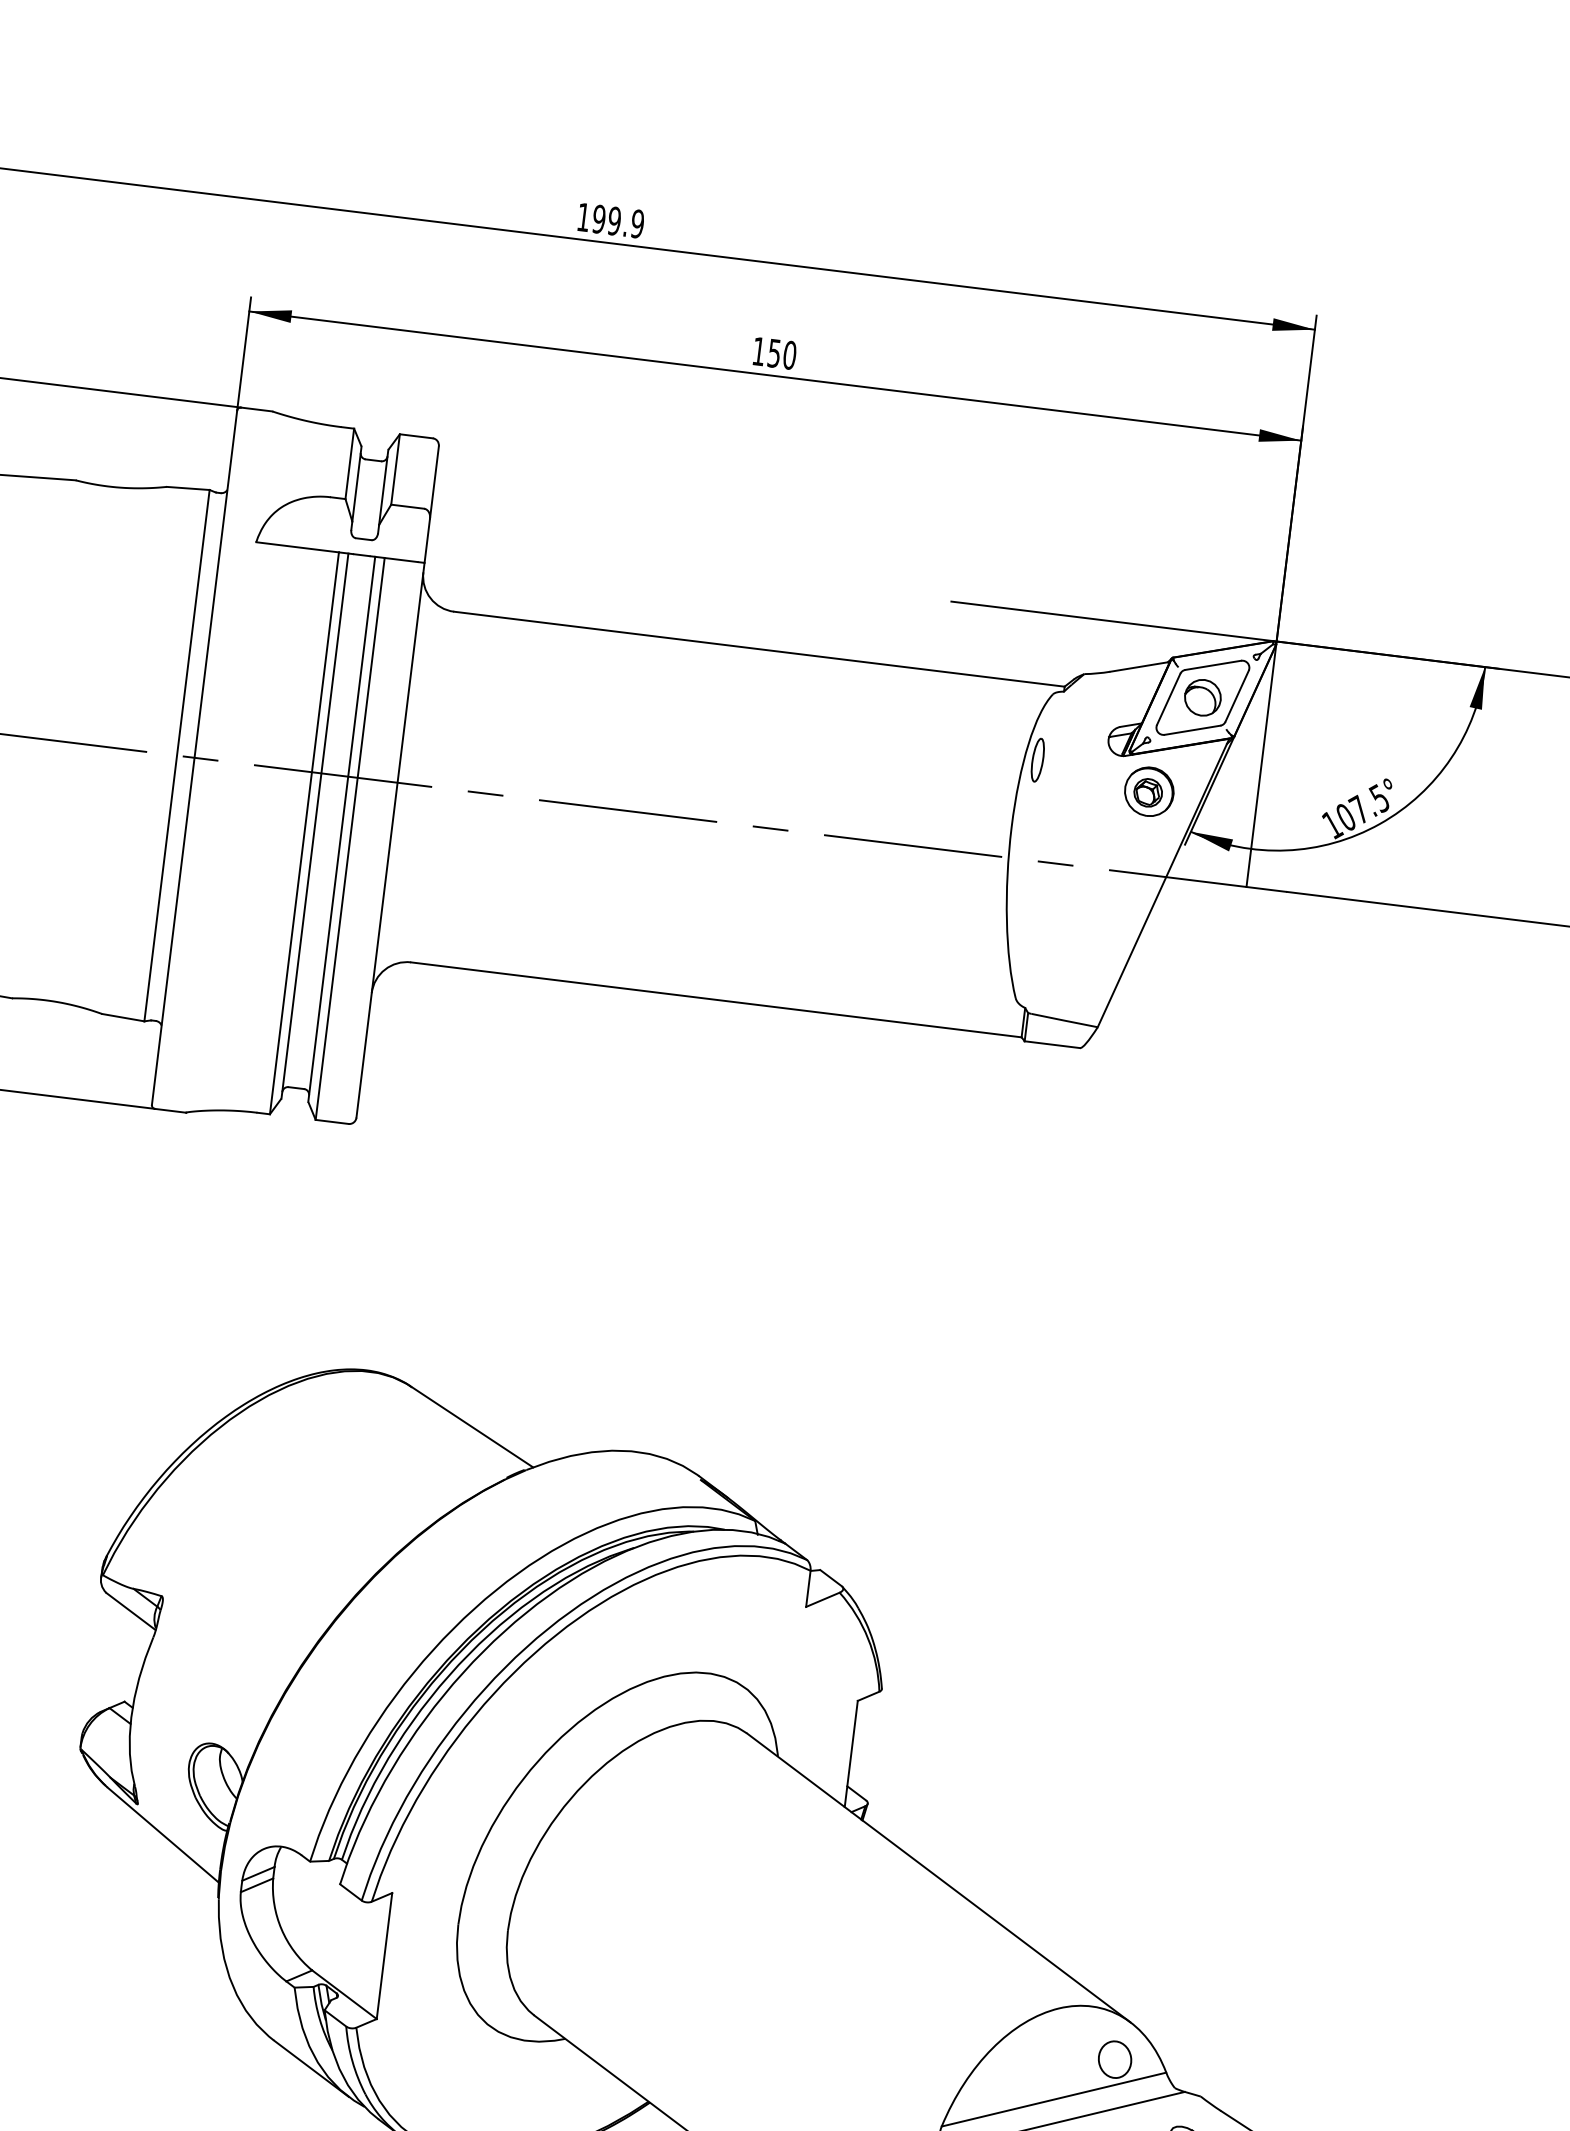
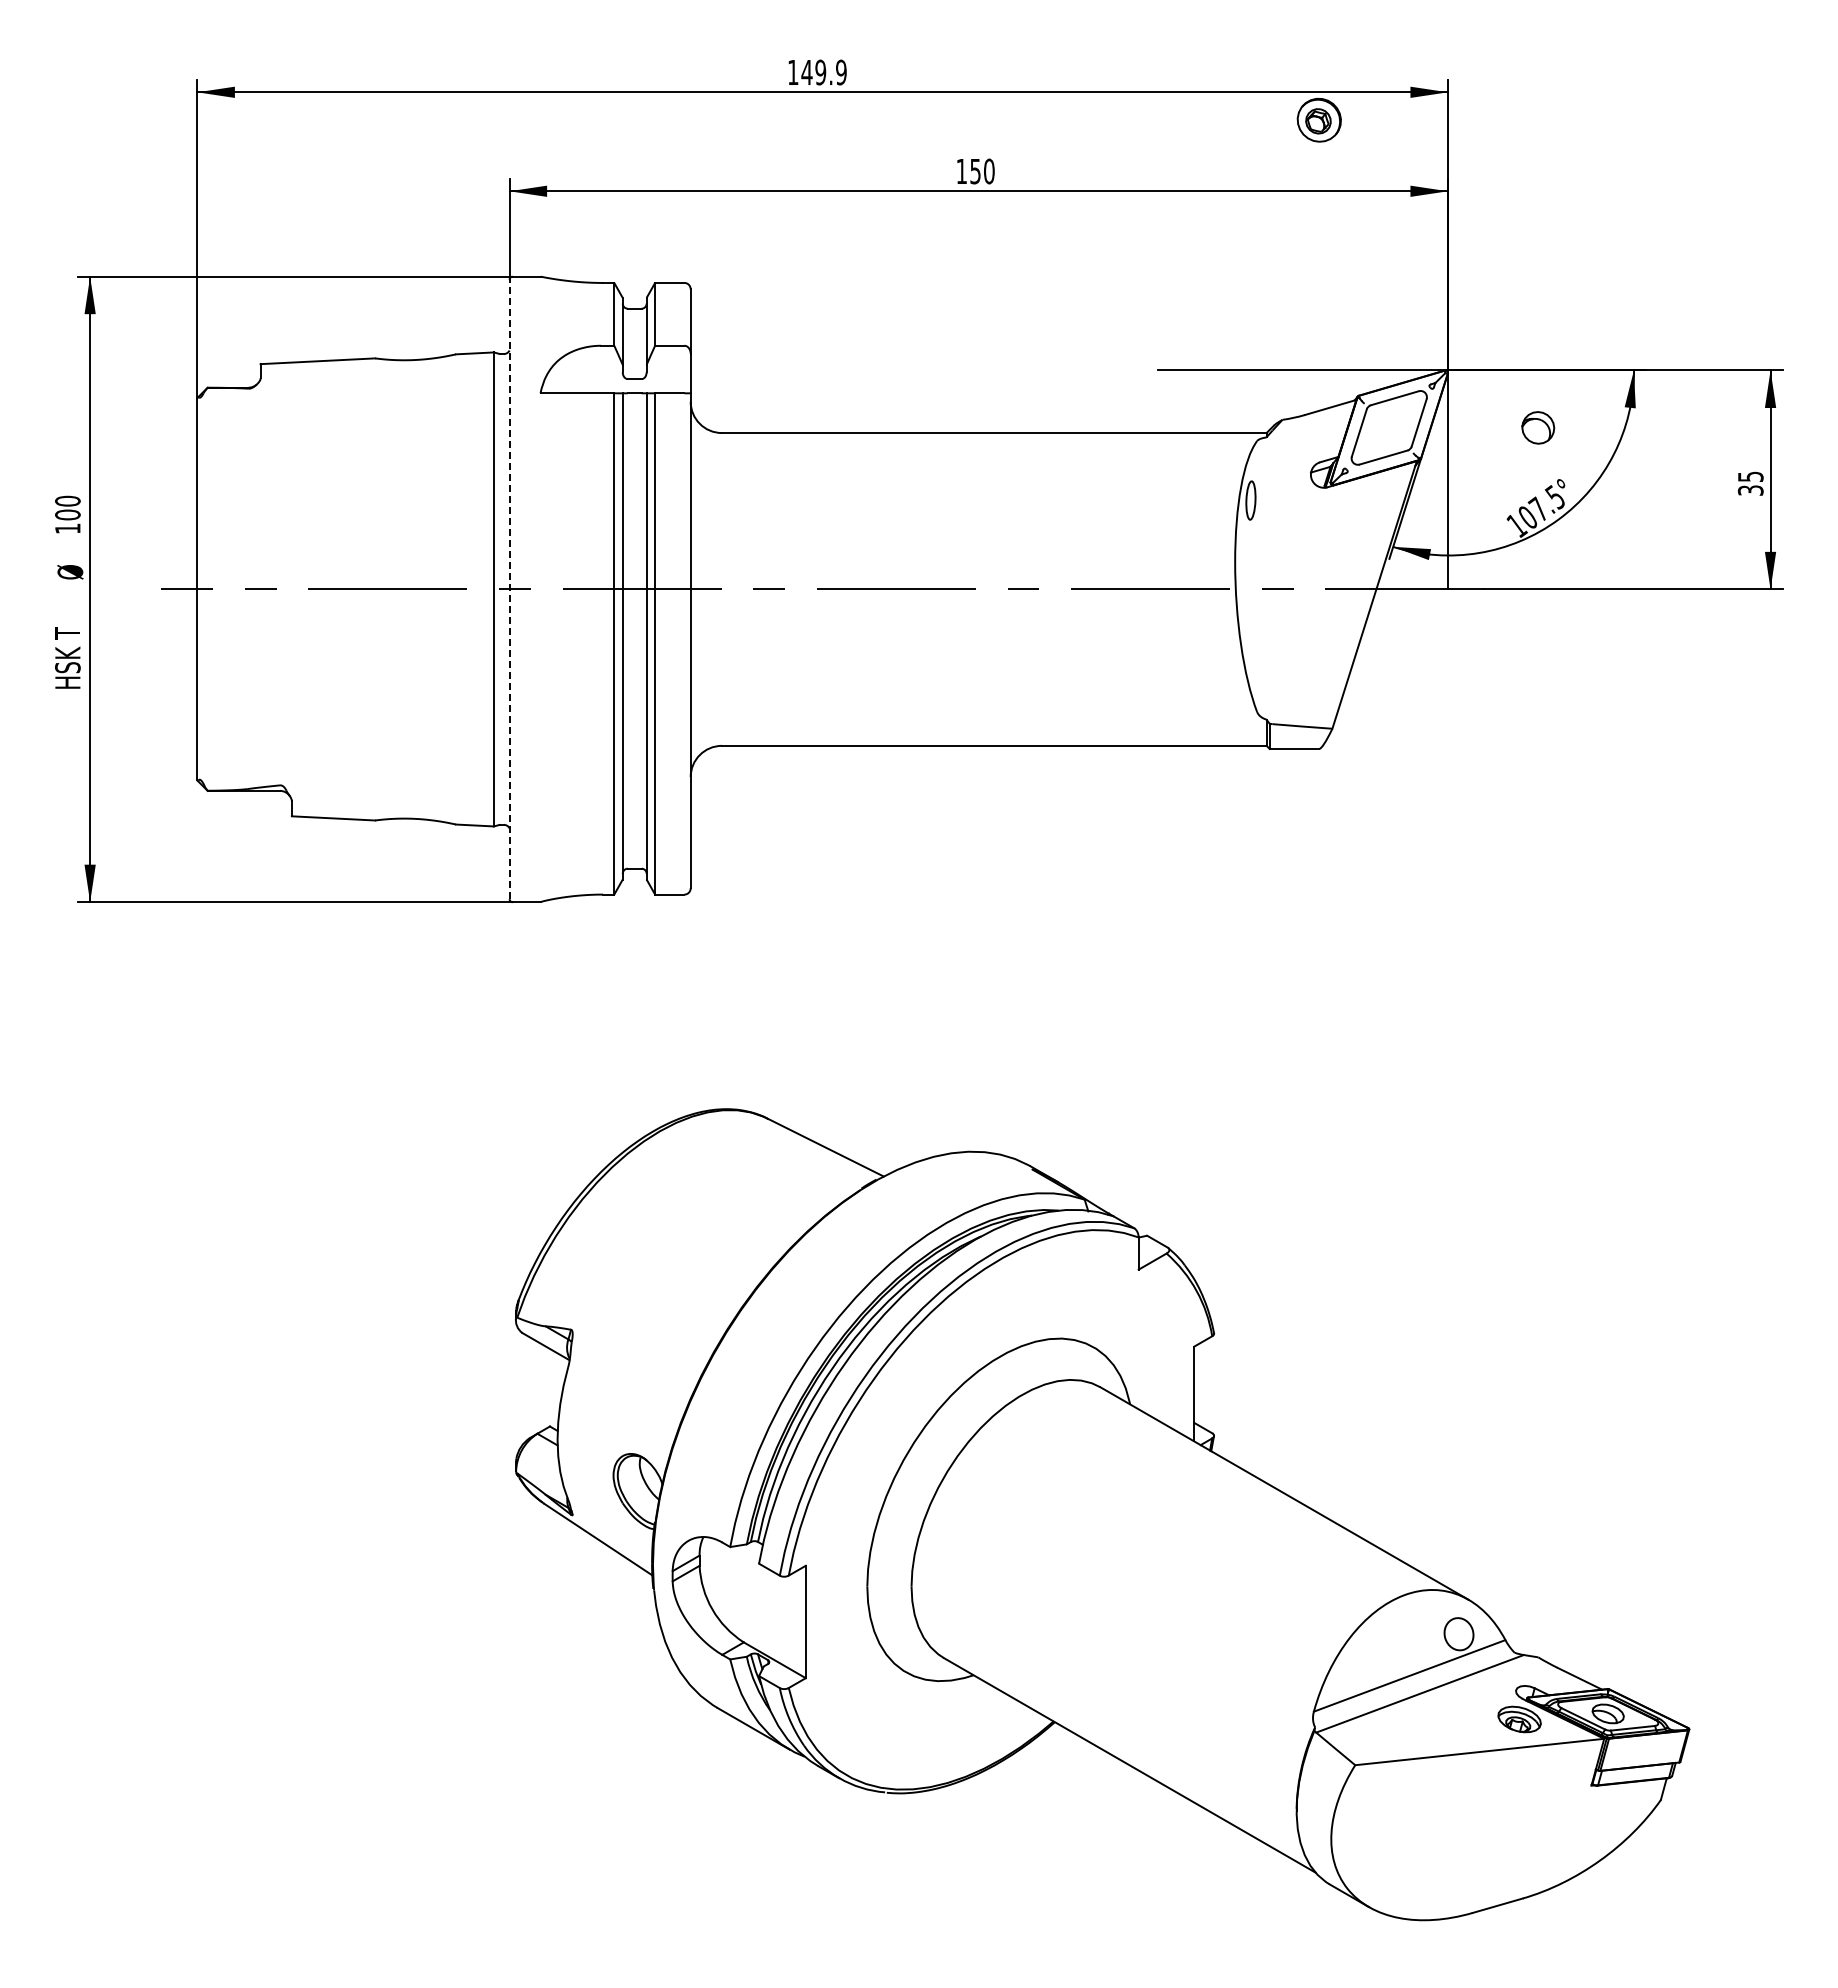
text: (598, 219) -> (806, 72), 199.9 -> 149.9
part: (1203, 697) -> (1538, 427), moved
line: (194, 757) -> (509, 589), solid -> dashed
part: (1148, 791) -> (1318, 120), moved

